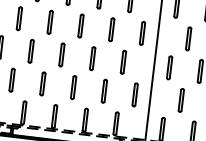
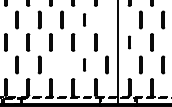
part: (111, 29) -> (84, 19), size x0.7
line: (141, 32) -> (106, 19), removed
part: (169, 67) -> (129, 42), size x0.7
line: (72, 86) -> (61, 64), removed
part: (104, 90) -> (84, 64), size x0.7

